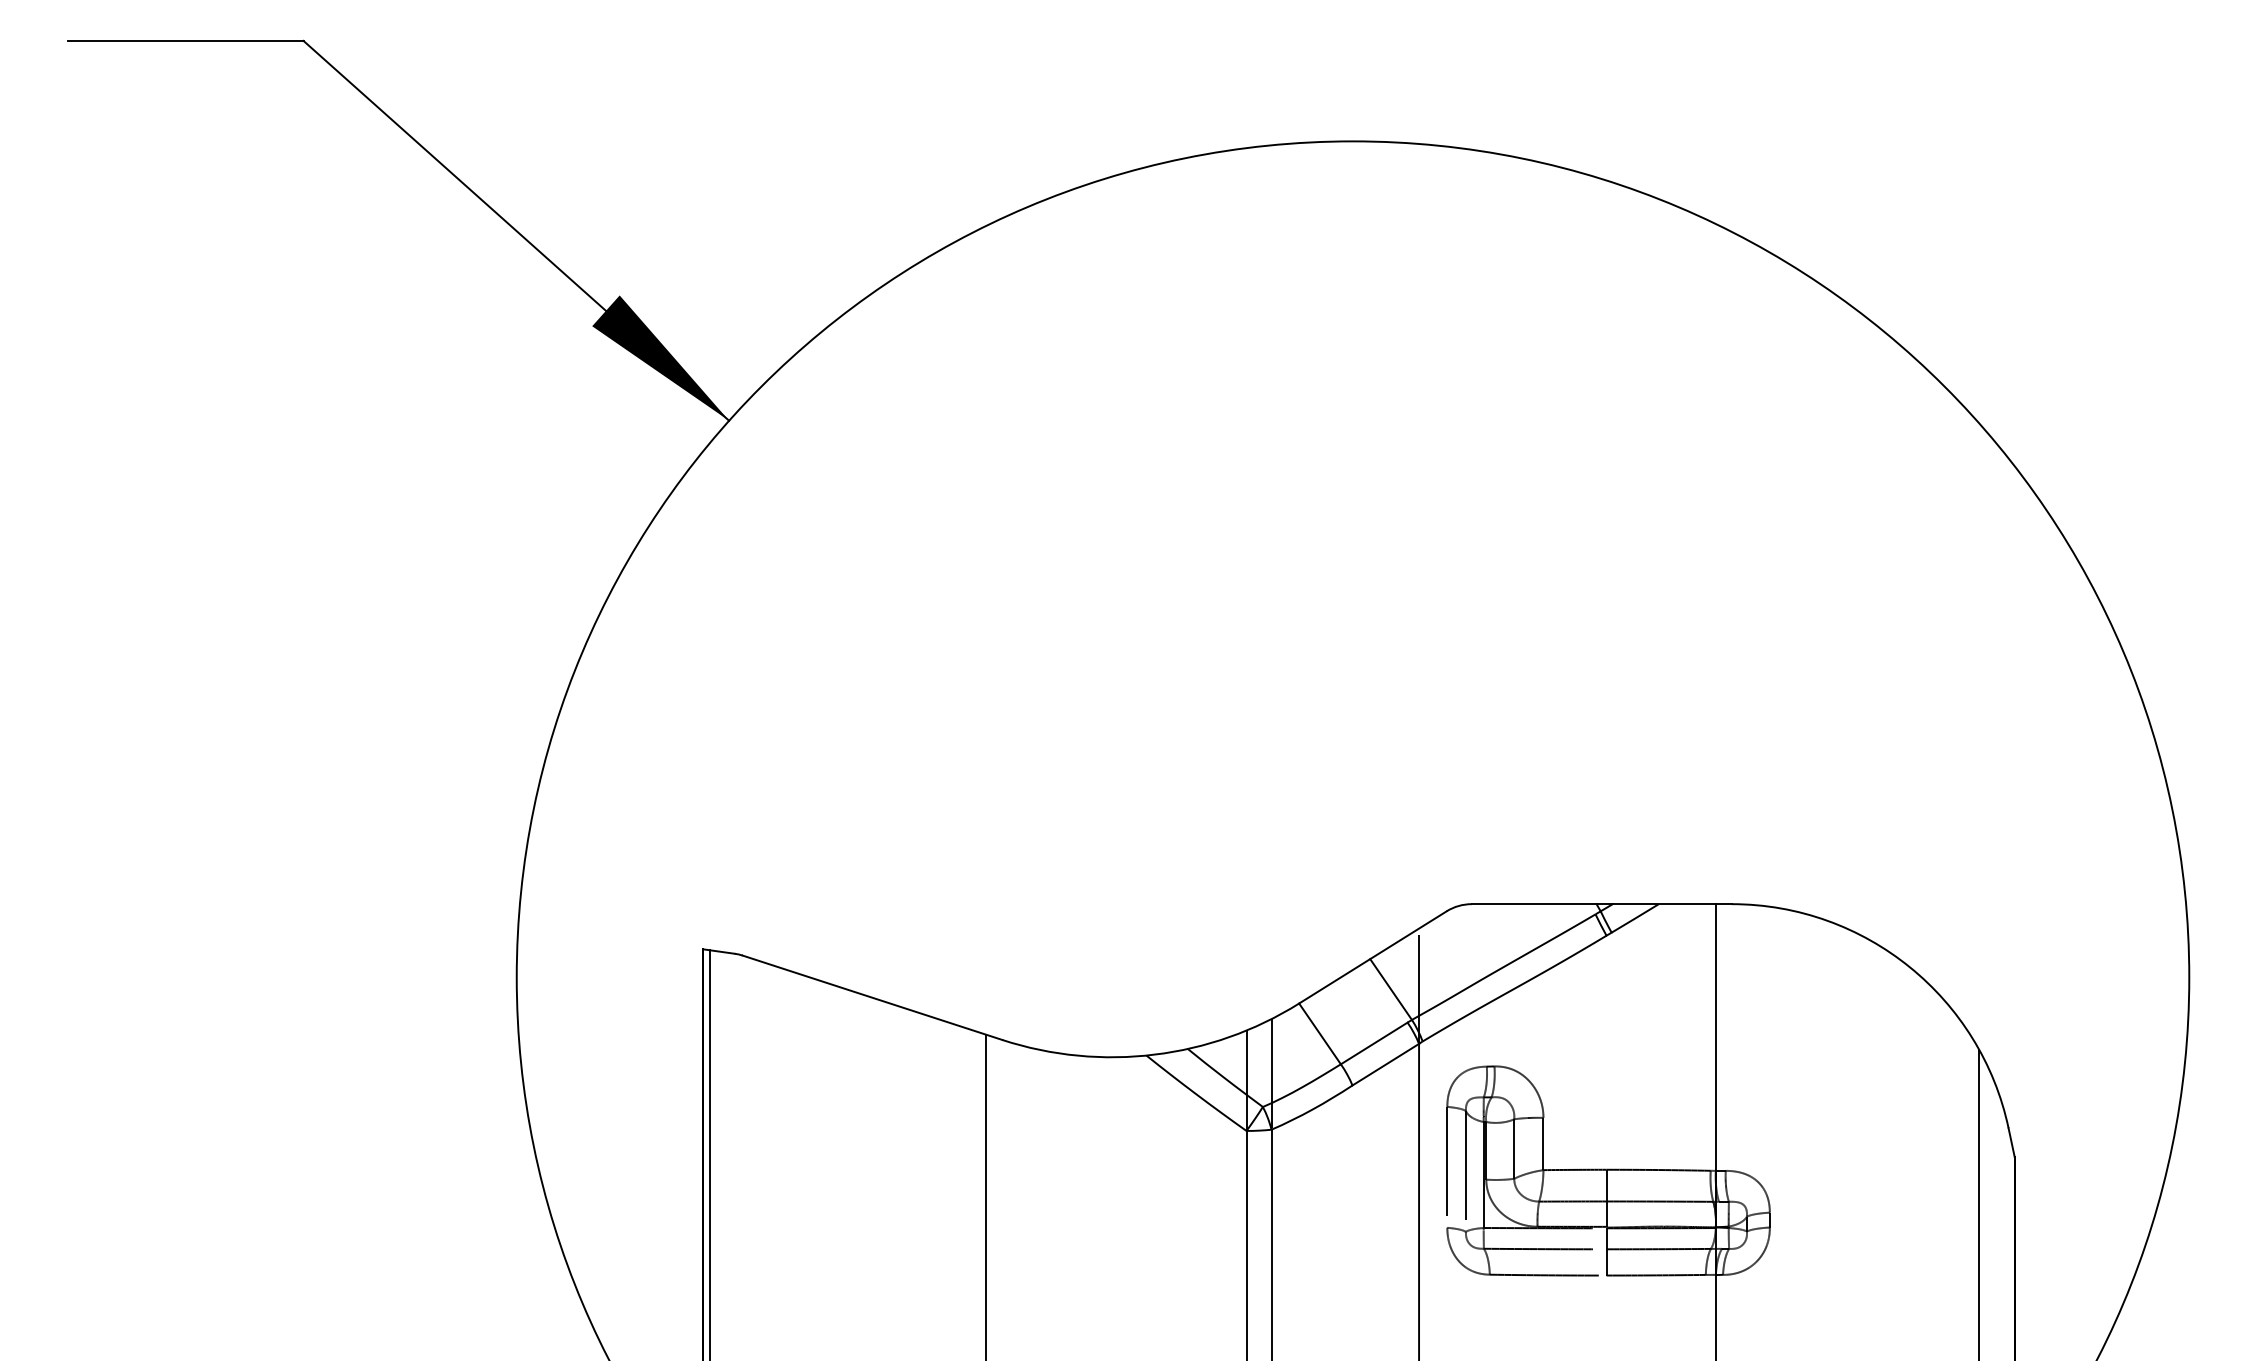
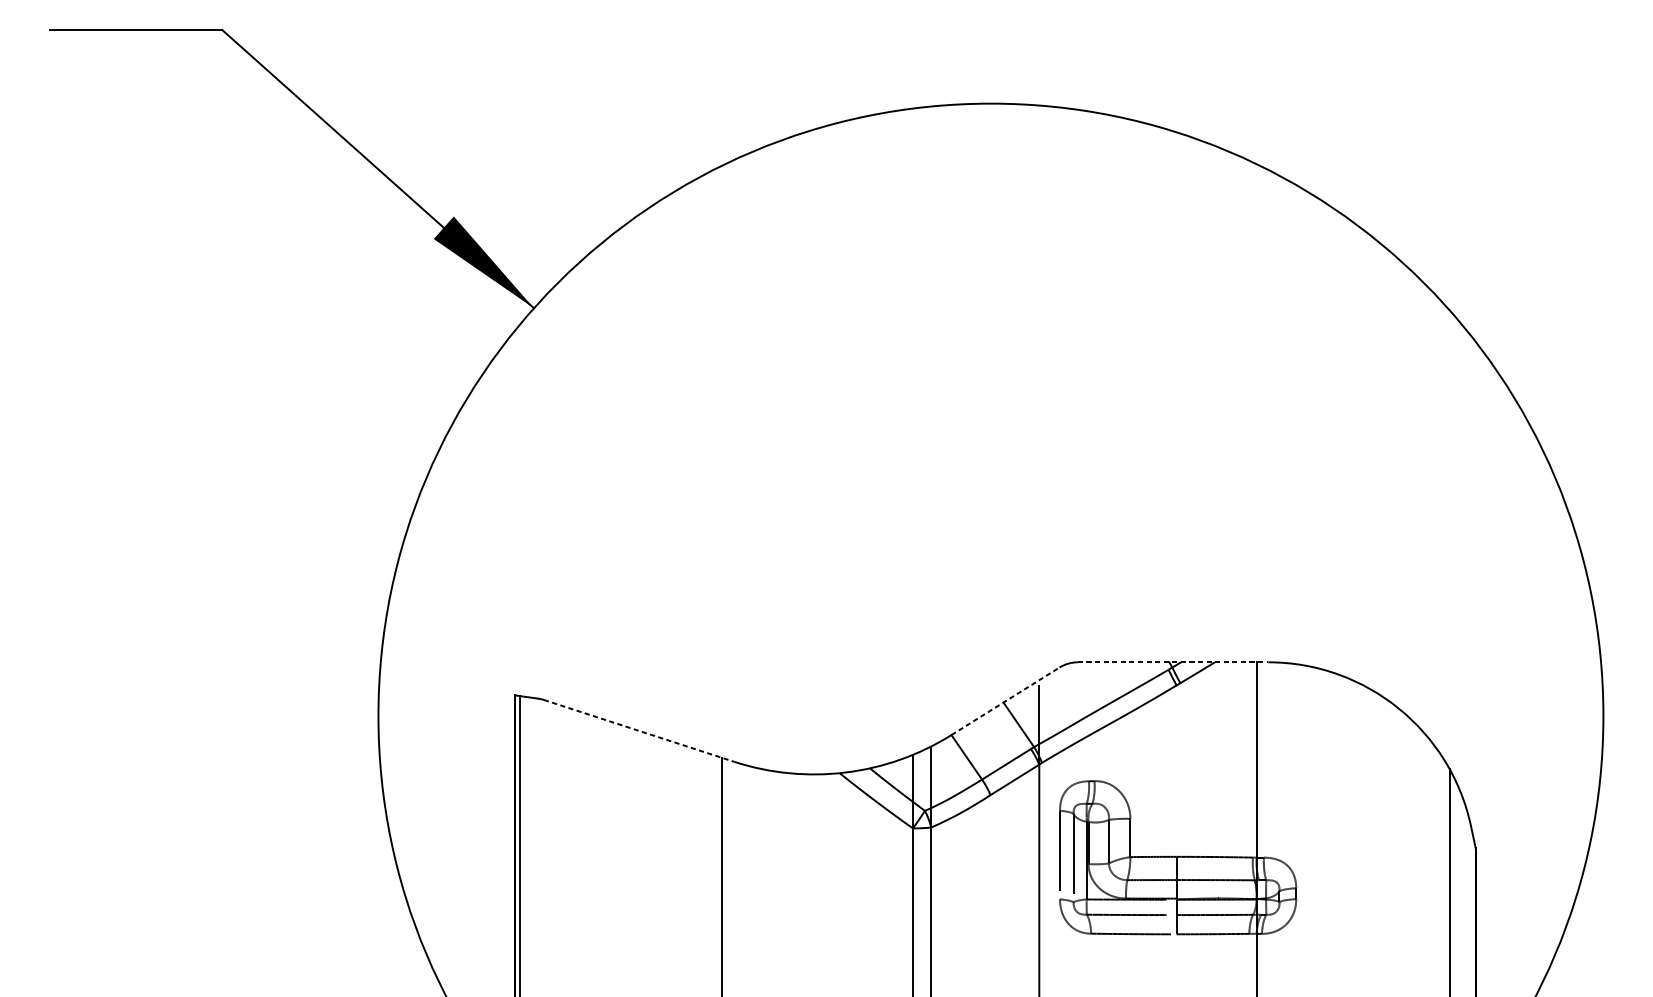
line: (1602, 904) -> (1173, 662), solid -> dashed
line: (1372, 957) -> (1005, 701), solid -> dashed
line: (873, 997) -> (639, 730), solid -> dashed

